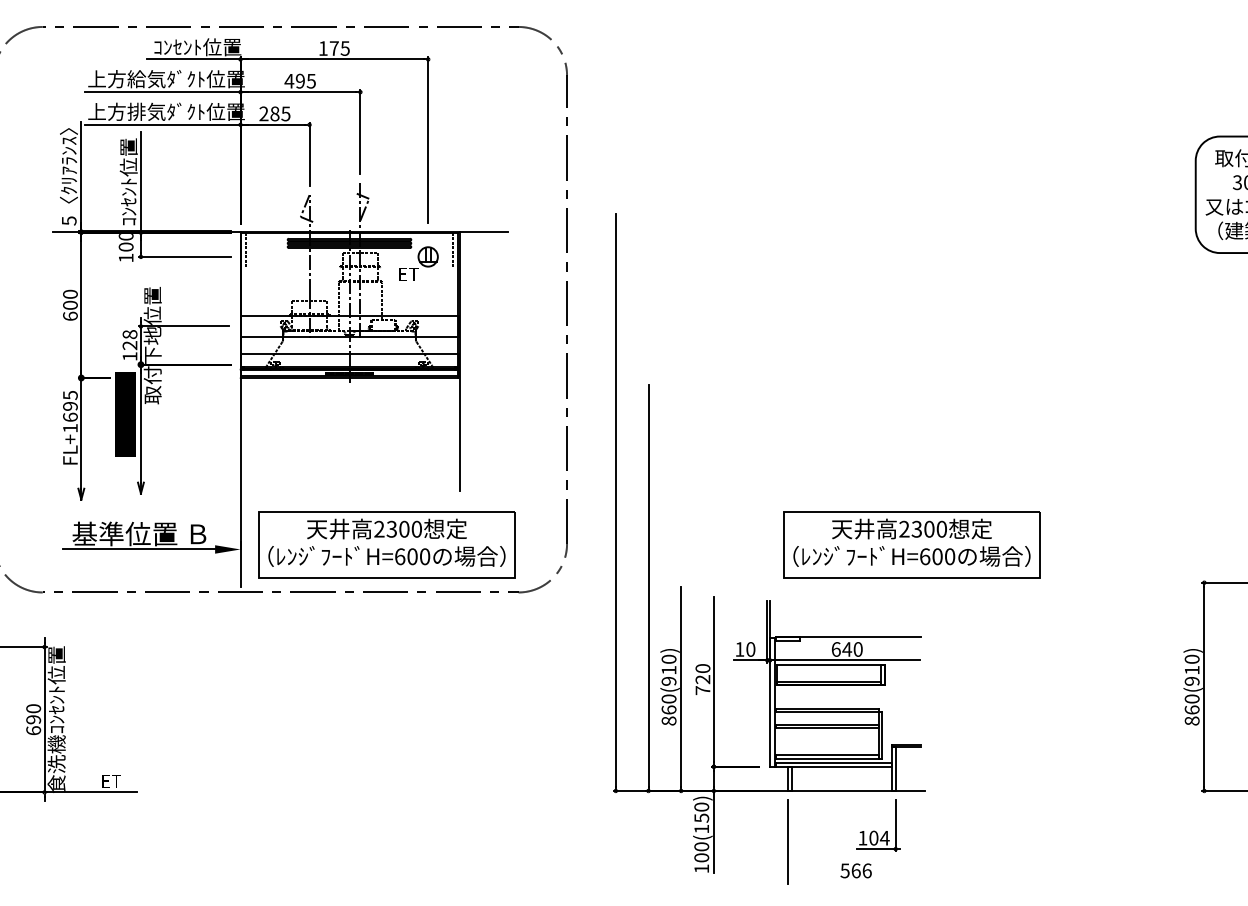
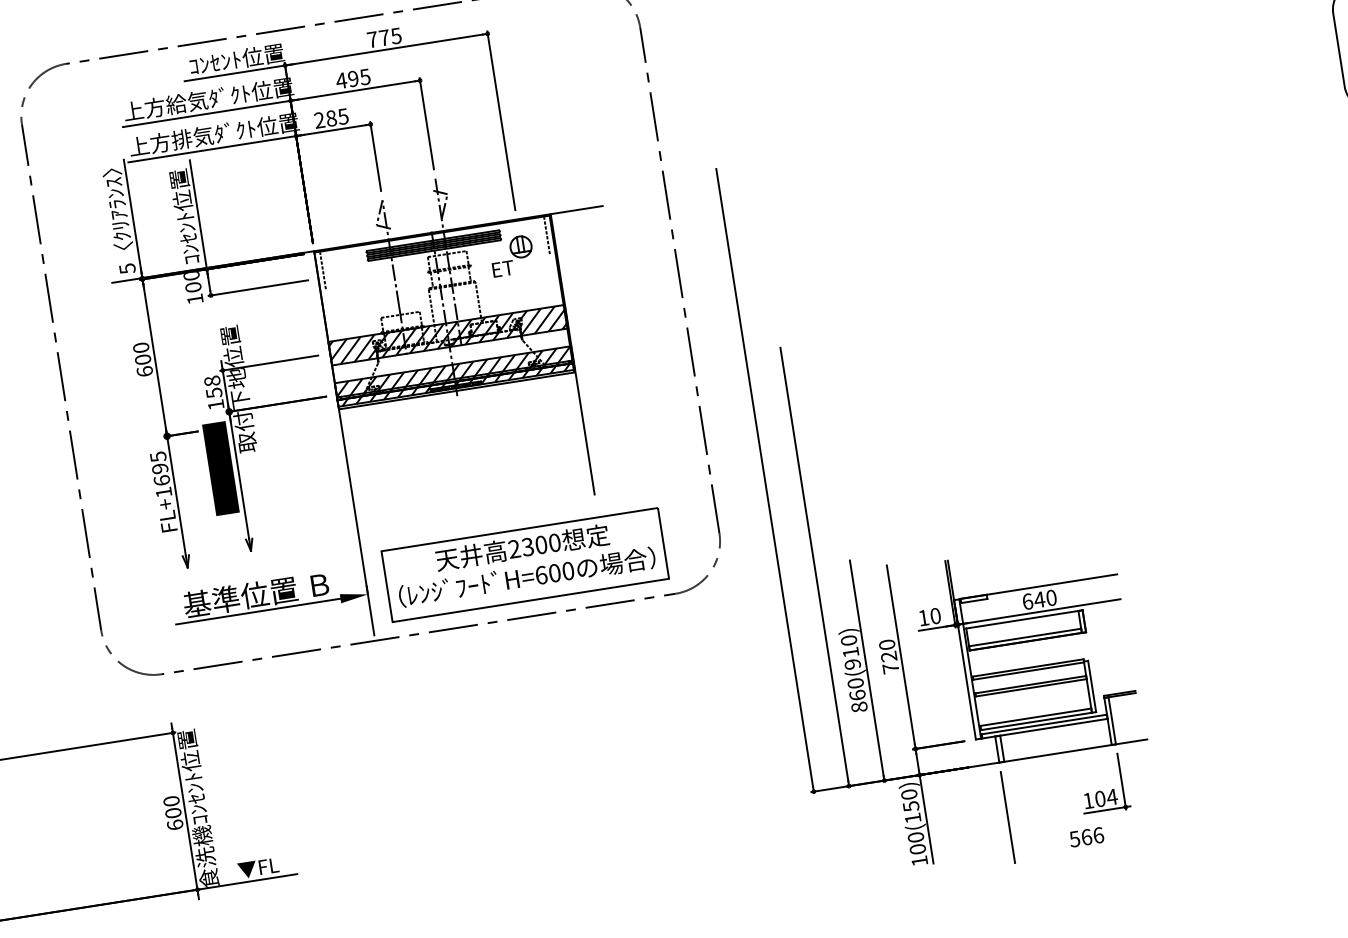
text: (322, 48) -> (371, 39), 175 -> 775
hatch: (349, 326) -> (447, 335), added
text: (129, 345) -> (213, 393), 128 -> 158
hatch: (349, 364) -> (454, 376), added
part: (911, 544) -> (1091, 475), removed
text: (33, 719) -> (173, 812), 690 -> 600
text: (102, 781) -> (258, 868), ET -> ▼FL

